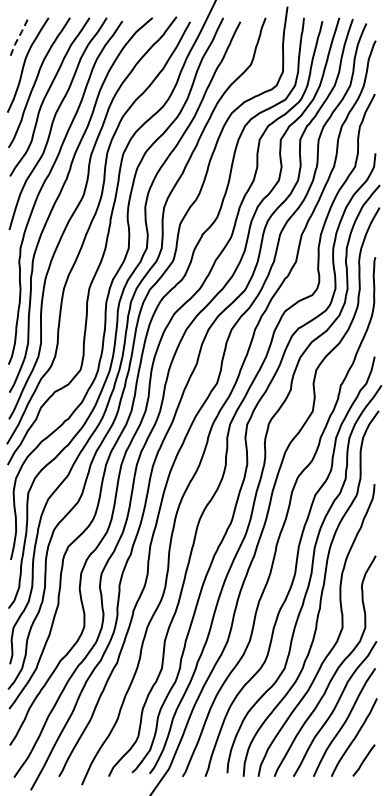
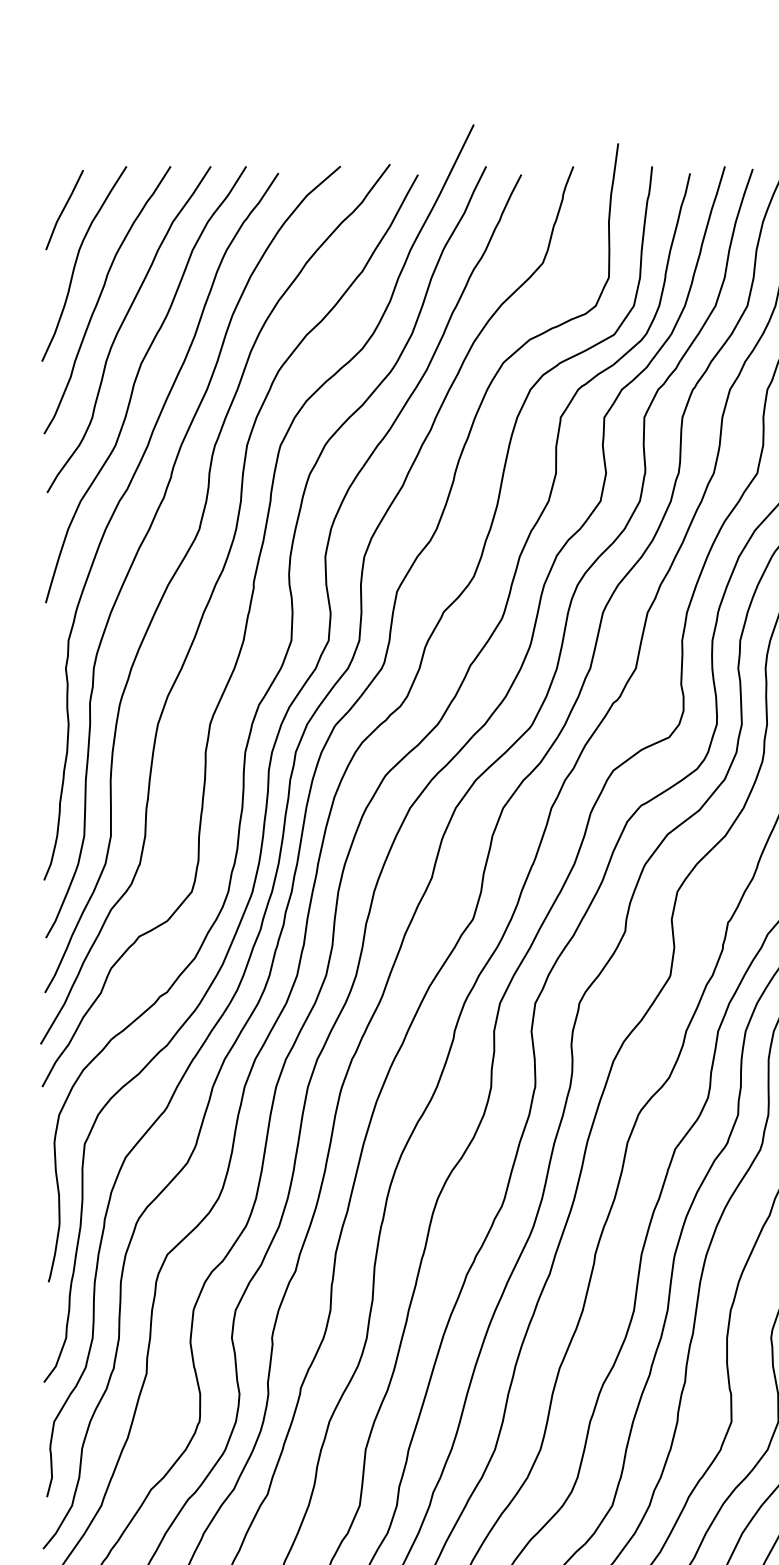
line: (17, 38) -> (62, 208), dashed -> solid

